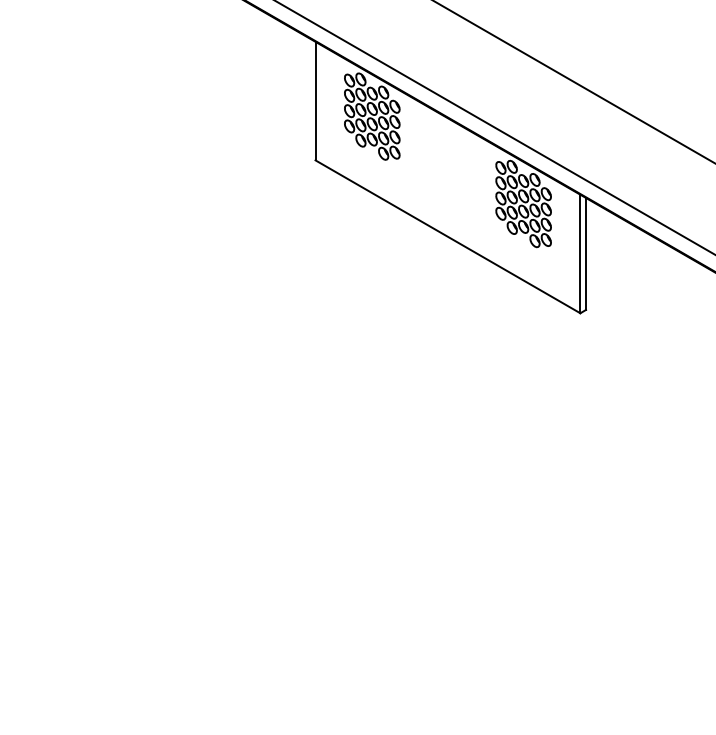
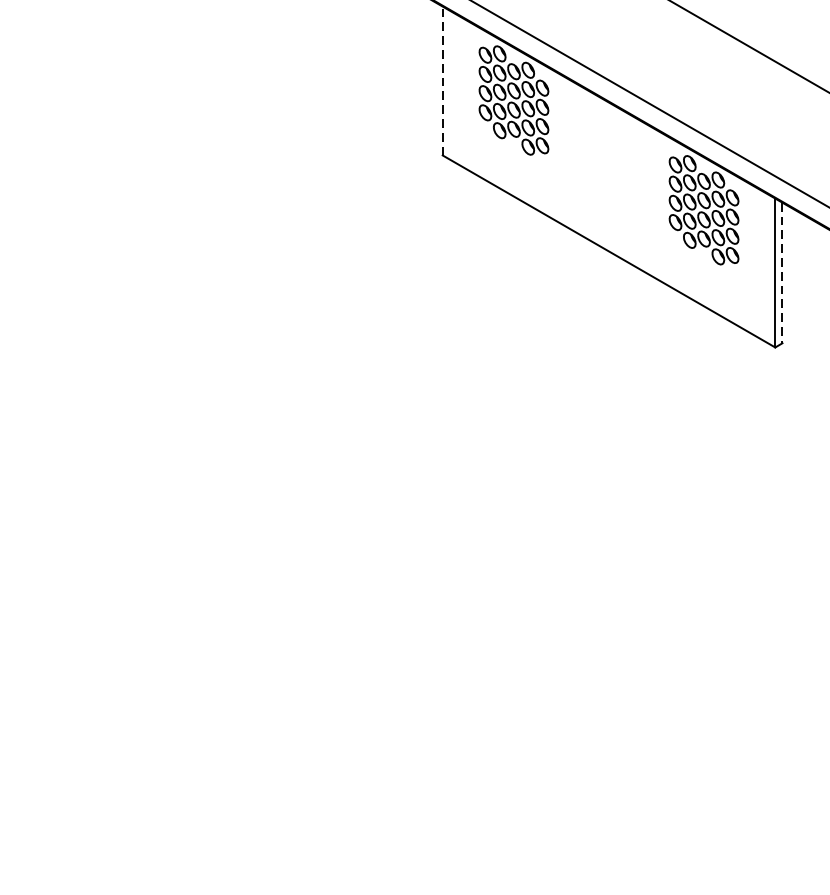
line: (315, 100) -> (442, 80), solid -> dashed
line: (586, 253) -> (782, 272), solid -> dashed

